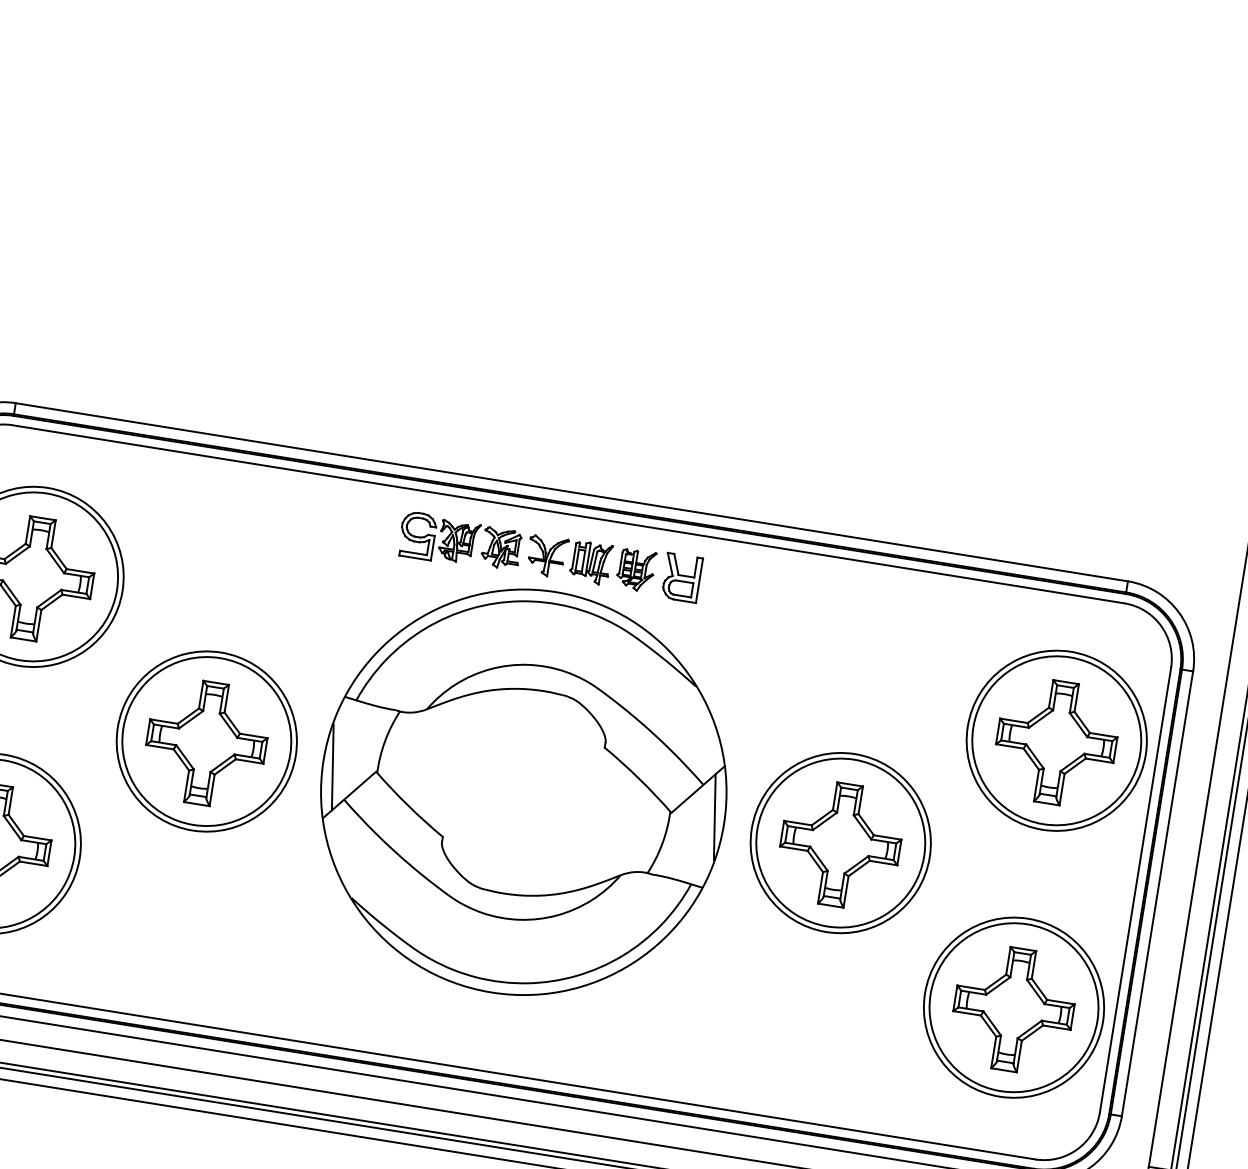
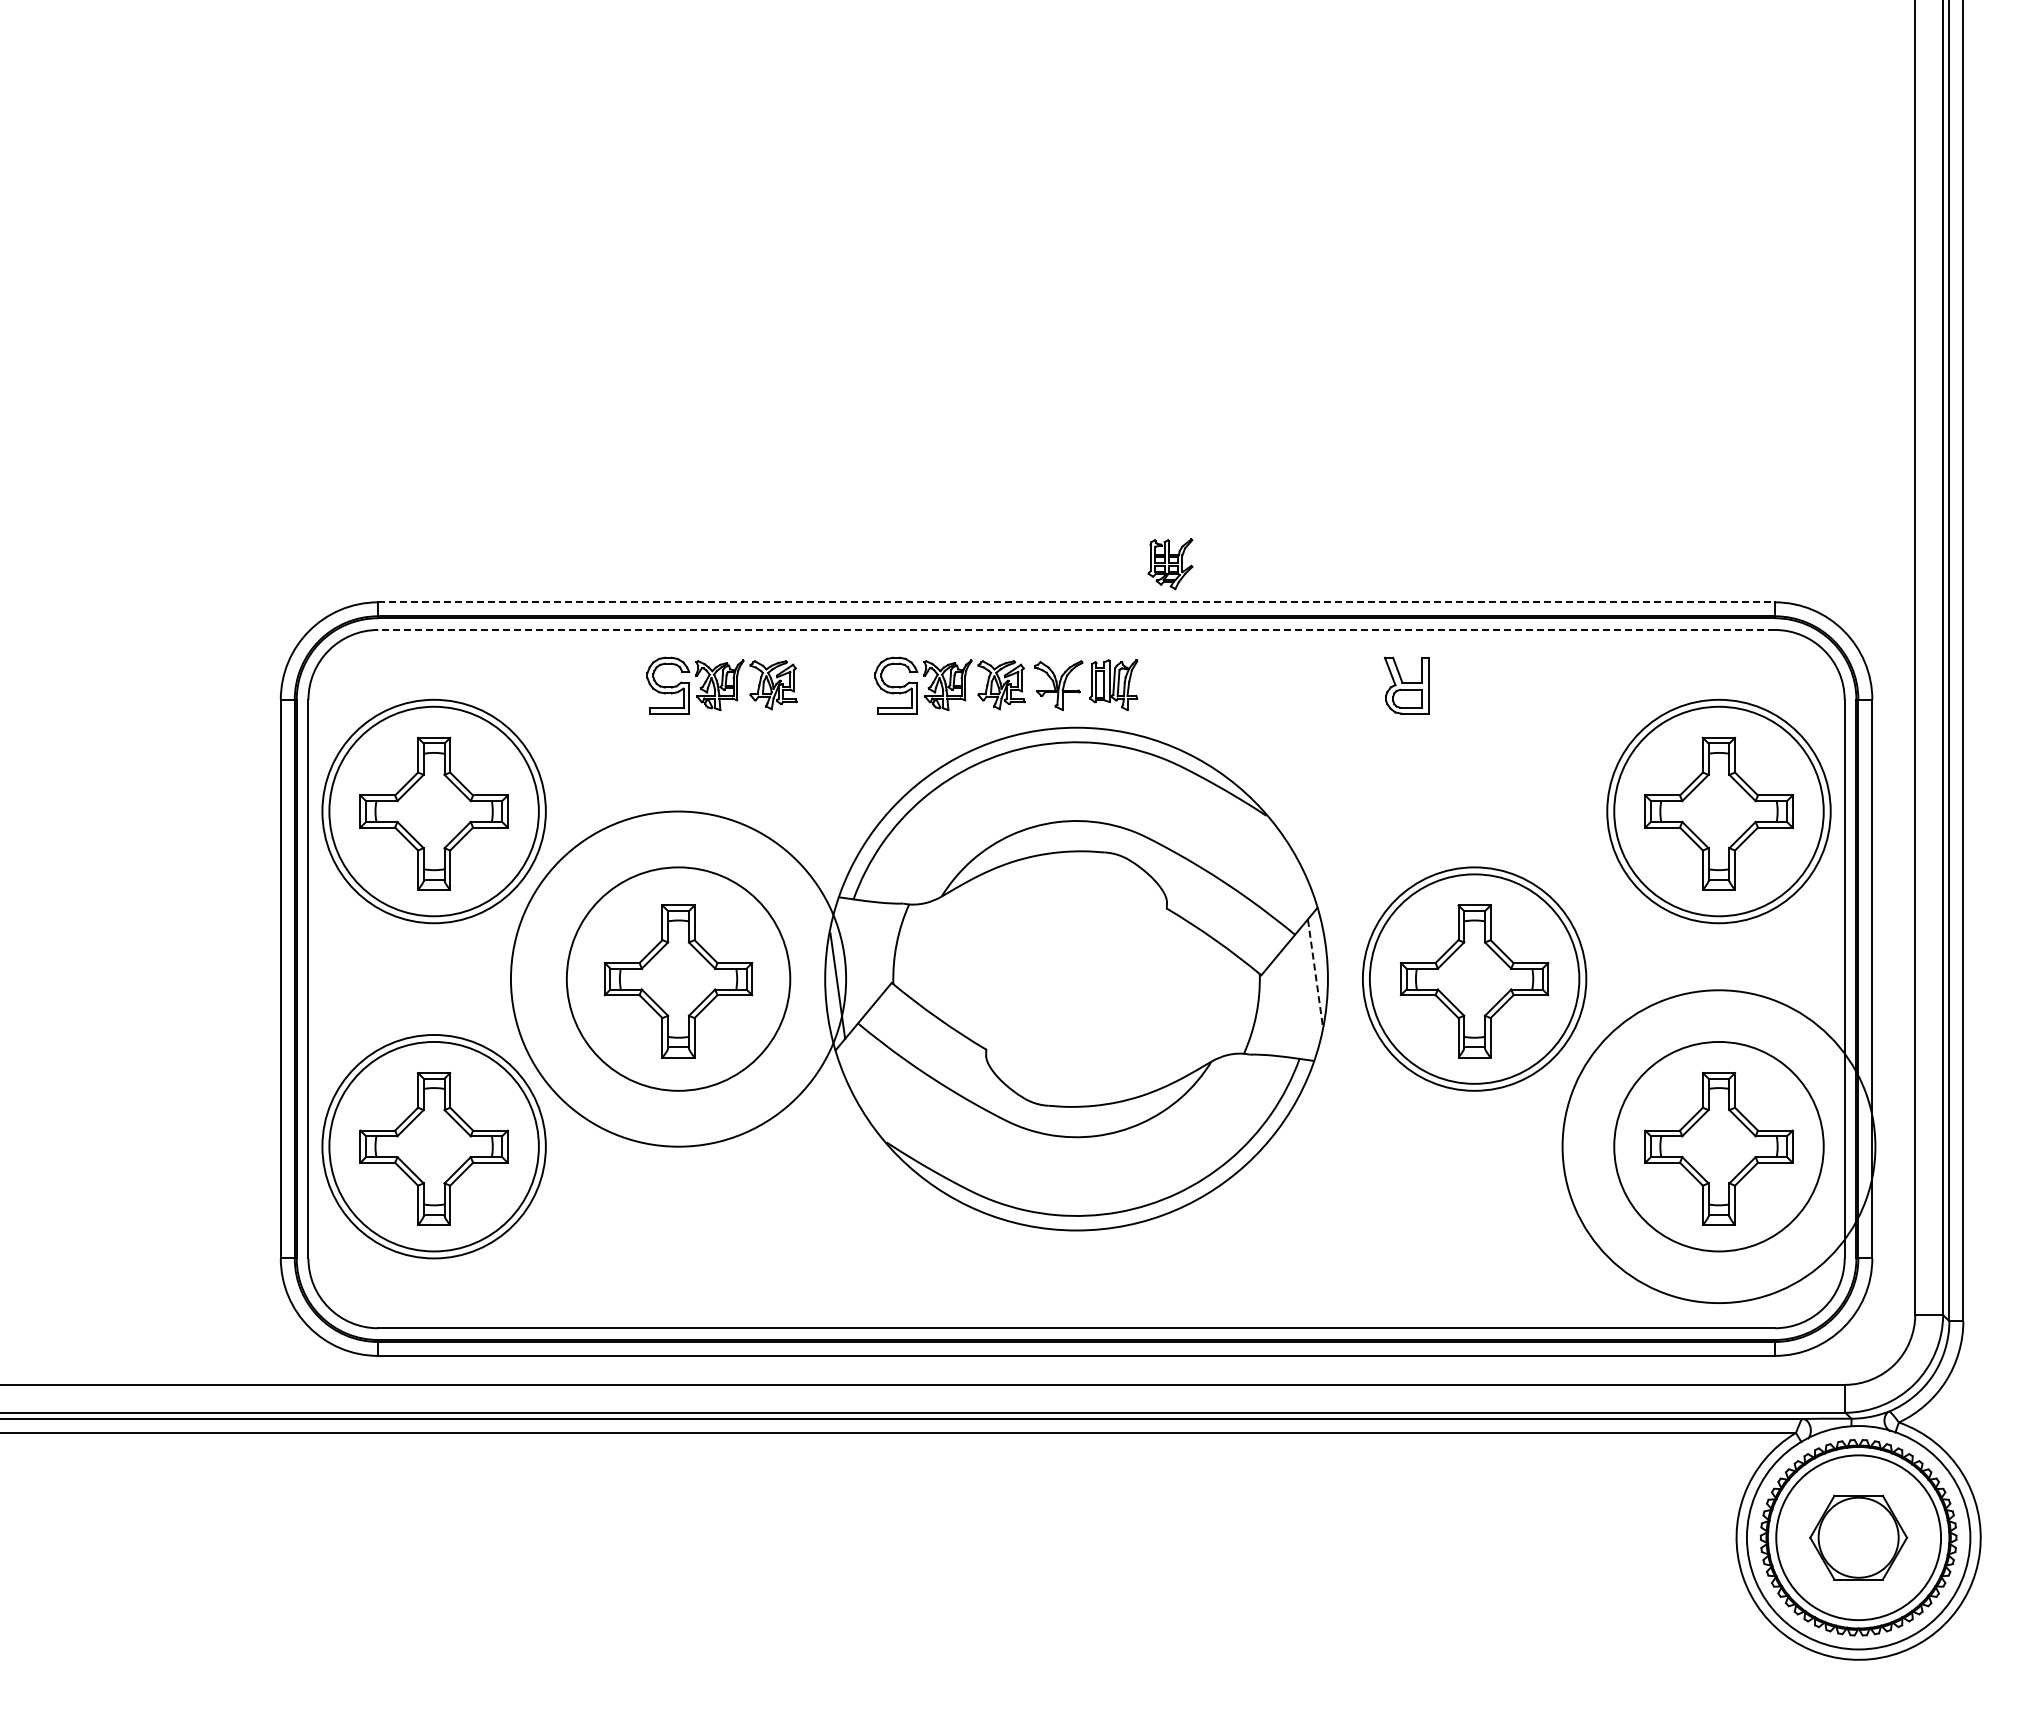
line: (572, 492) -> (1077, 602), solid -> dashed
part: (278, 513) -> (721, 685), added
line: (568, 513) -> (1076, 629), solid -> dashed
part: (636, 570) -> (1170, 564), moved
part: (681, 577) -> (1406, 685), moved
circle: (206, 741) -> (678, 978), size x1.6
line: (715, 816) -> (1315, 971), solid -> dashed
circle: (1013, 1007) -> (1718, 1146), size x1.4

